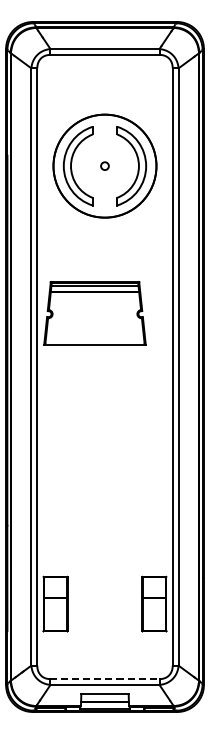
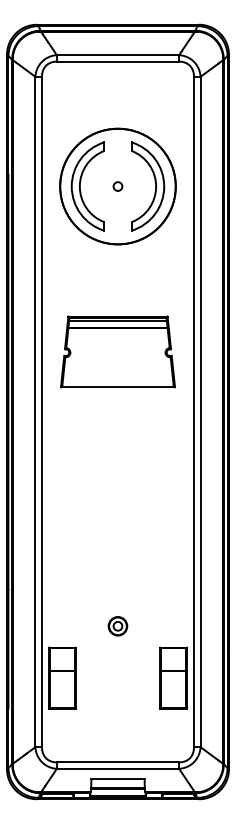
part: (94, 313) -> (117, 351), moved
part: (104, 557) -> (117, 625), added
line: (105, 679) -> (118, 762), dashed -> solid

